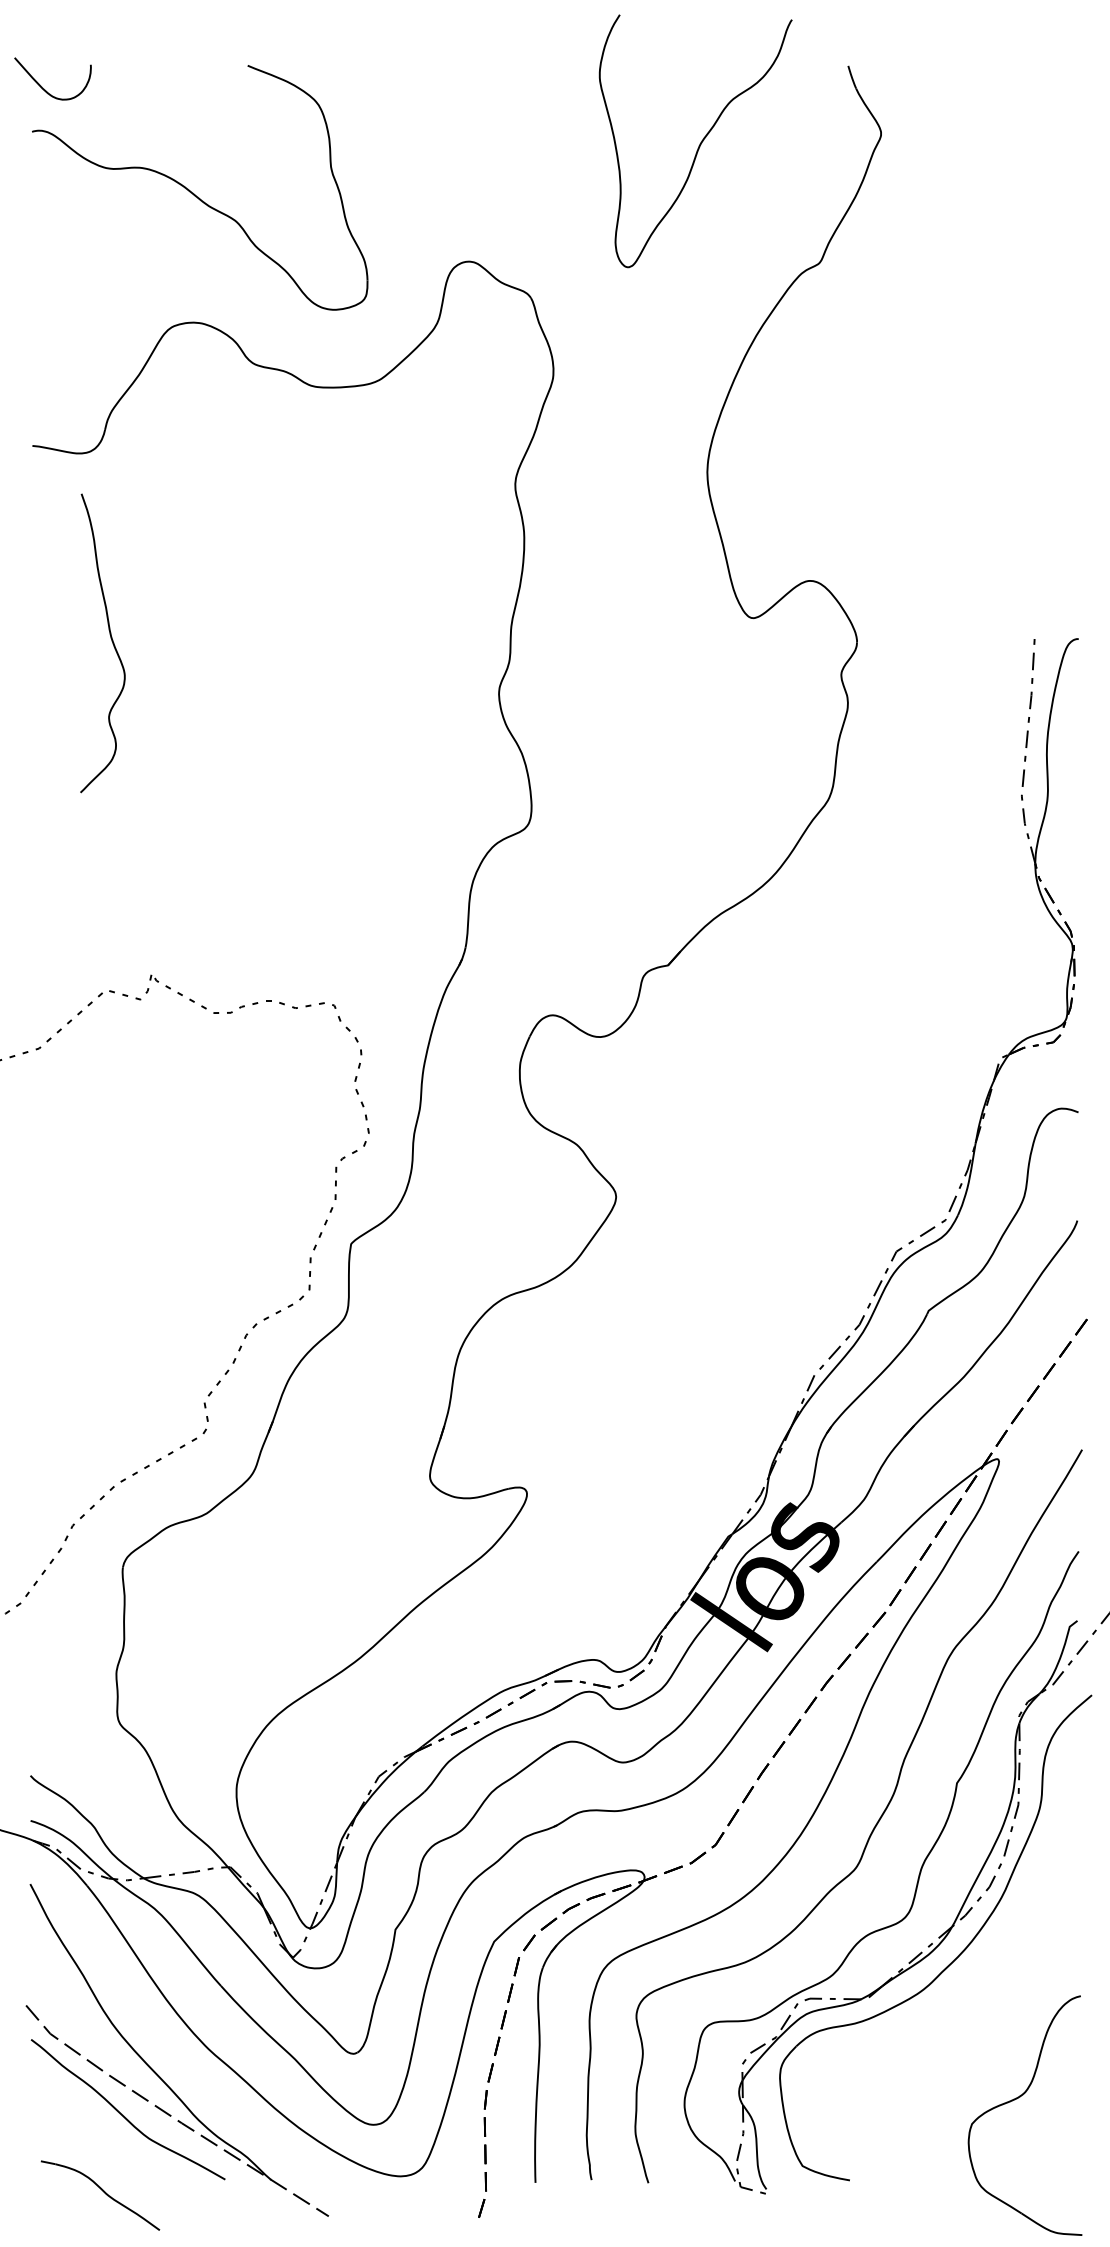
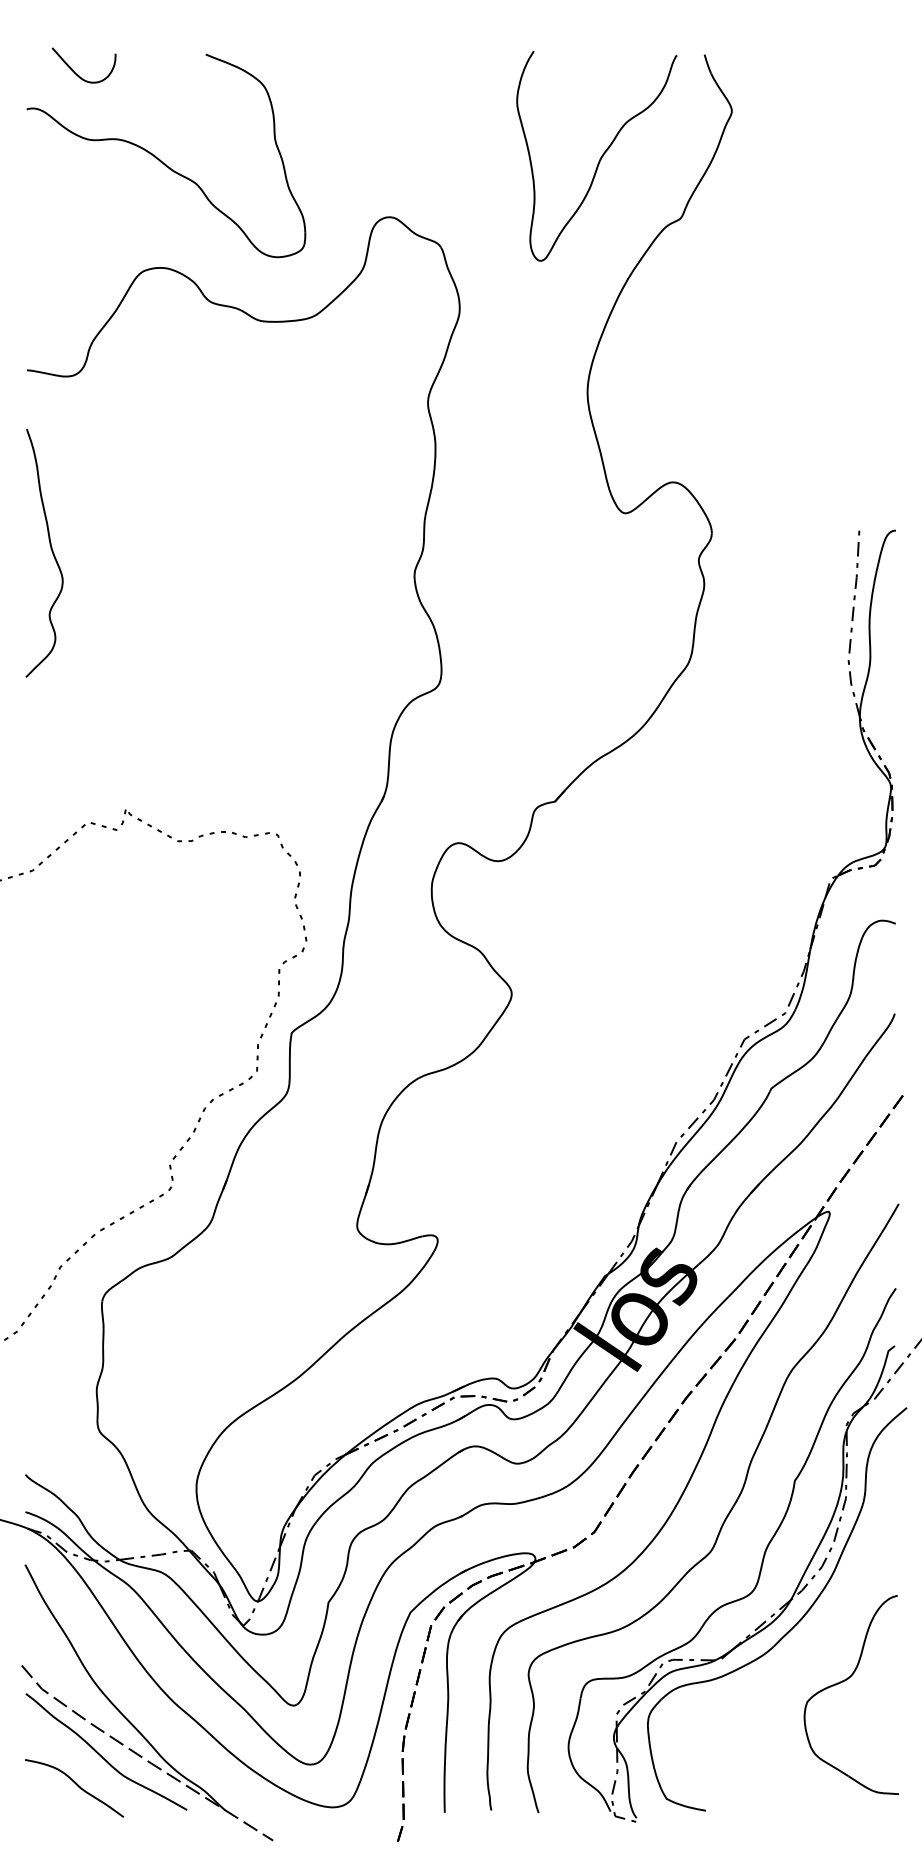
curve: (46, 89) -> (78, 74), moved
curve: (700, 142) -> (600, 157), moved
curve: (111, 641) -> (51, 551), moved
part: (1015, 2100) -> (843, 1682), moved
part: (100, 2195) -> (74, 1788), moved

